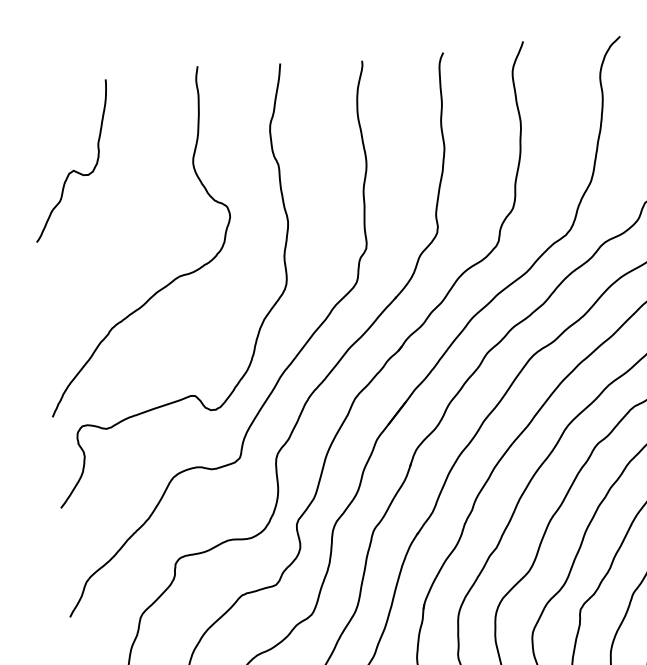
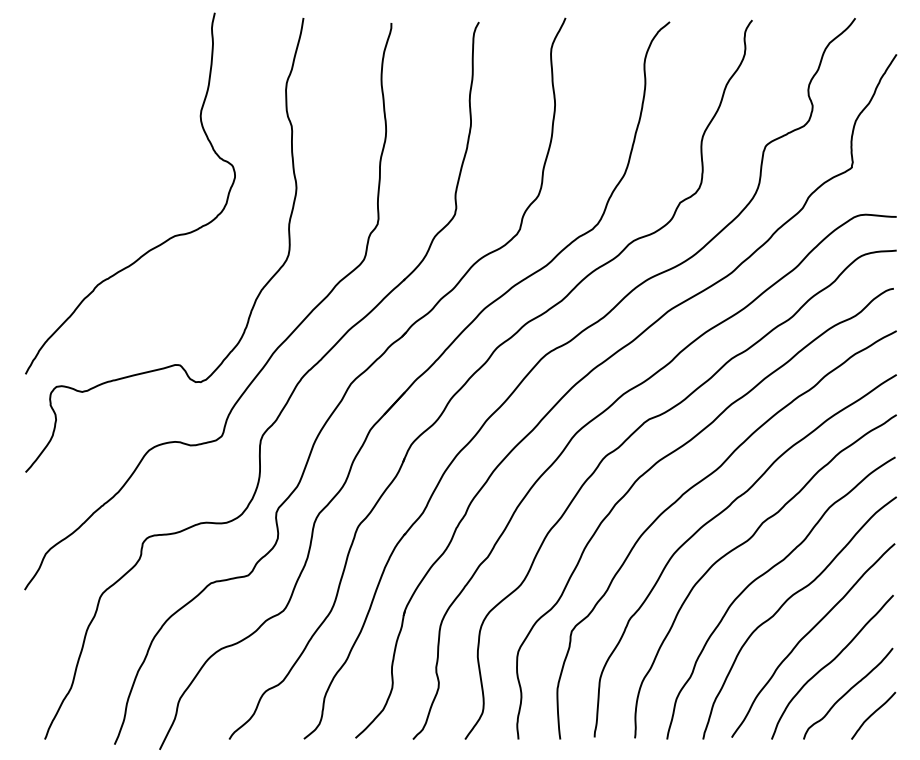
curve: (73, 169) -> (71, 111), removed

